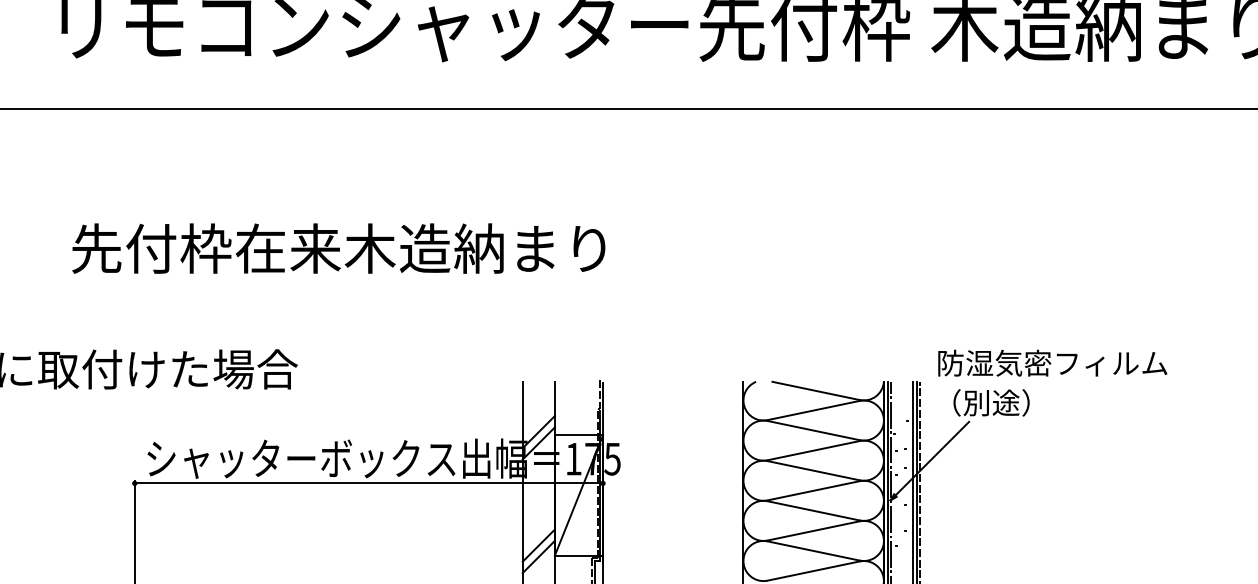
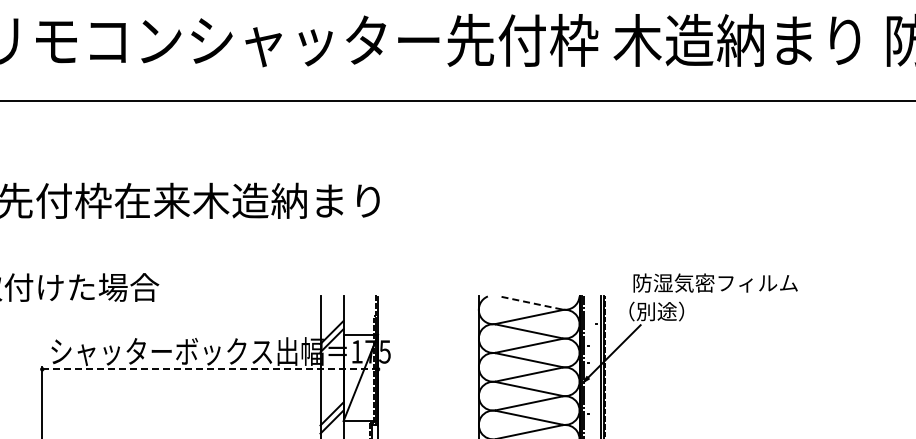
text: (1052, 362) -> (715, 282), moved
line: (815, 390) -> (530, 302), solid -> dashed
line: (369, 483) -> (210, 369), solid -> dashed

